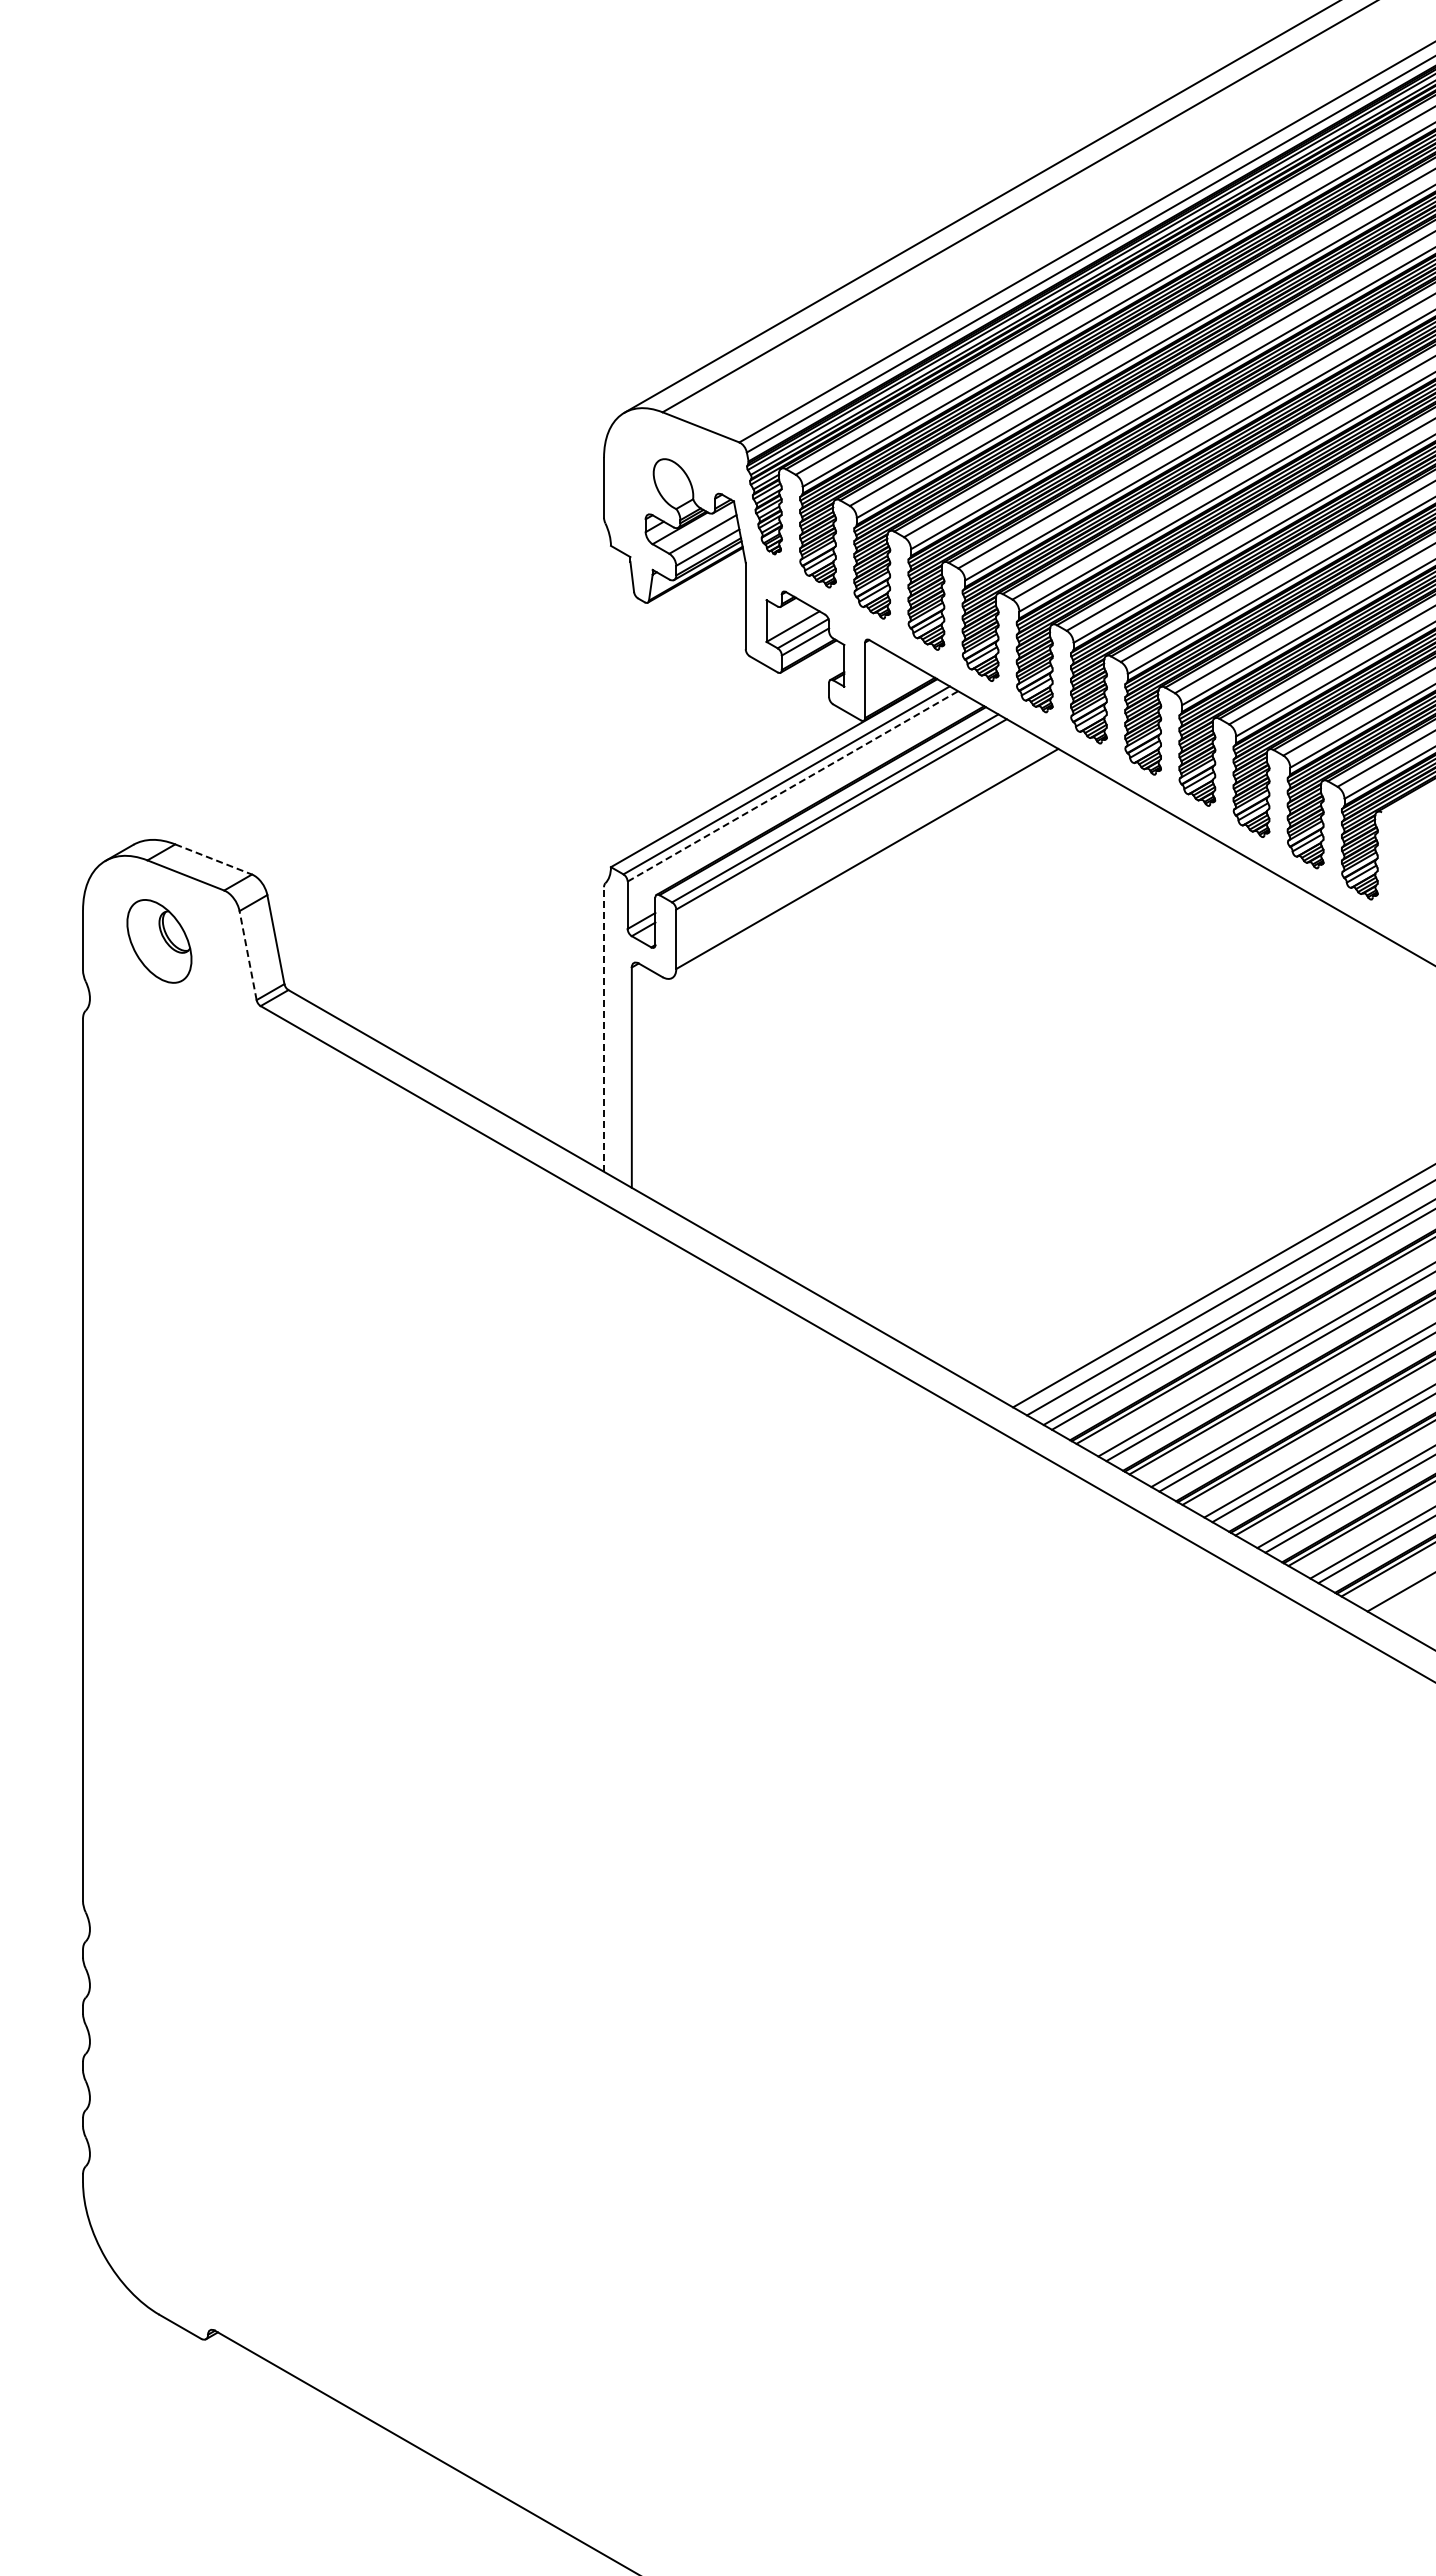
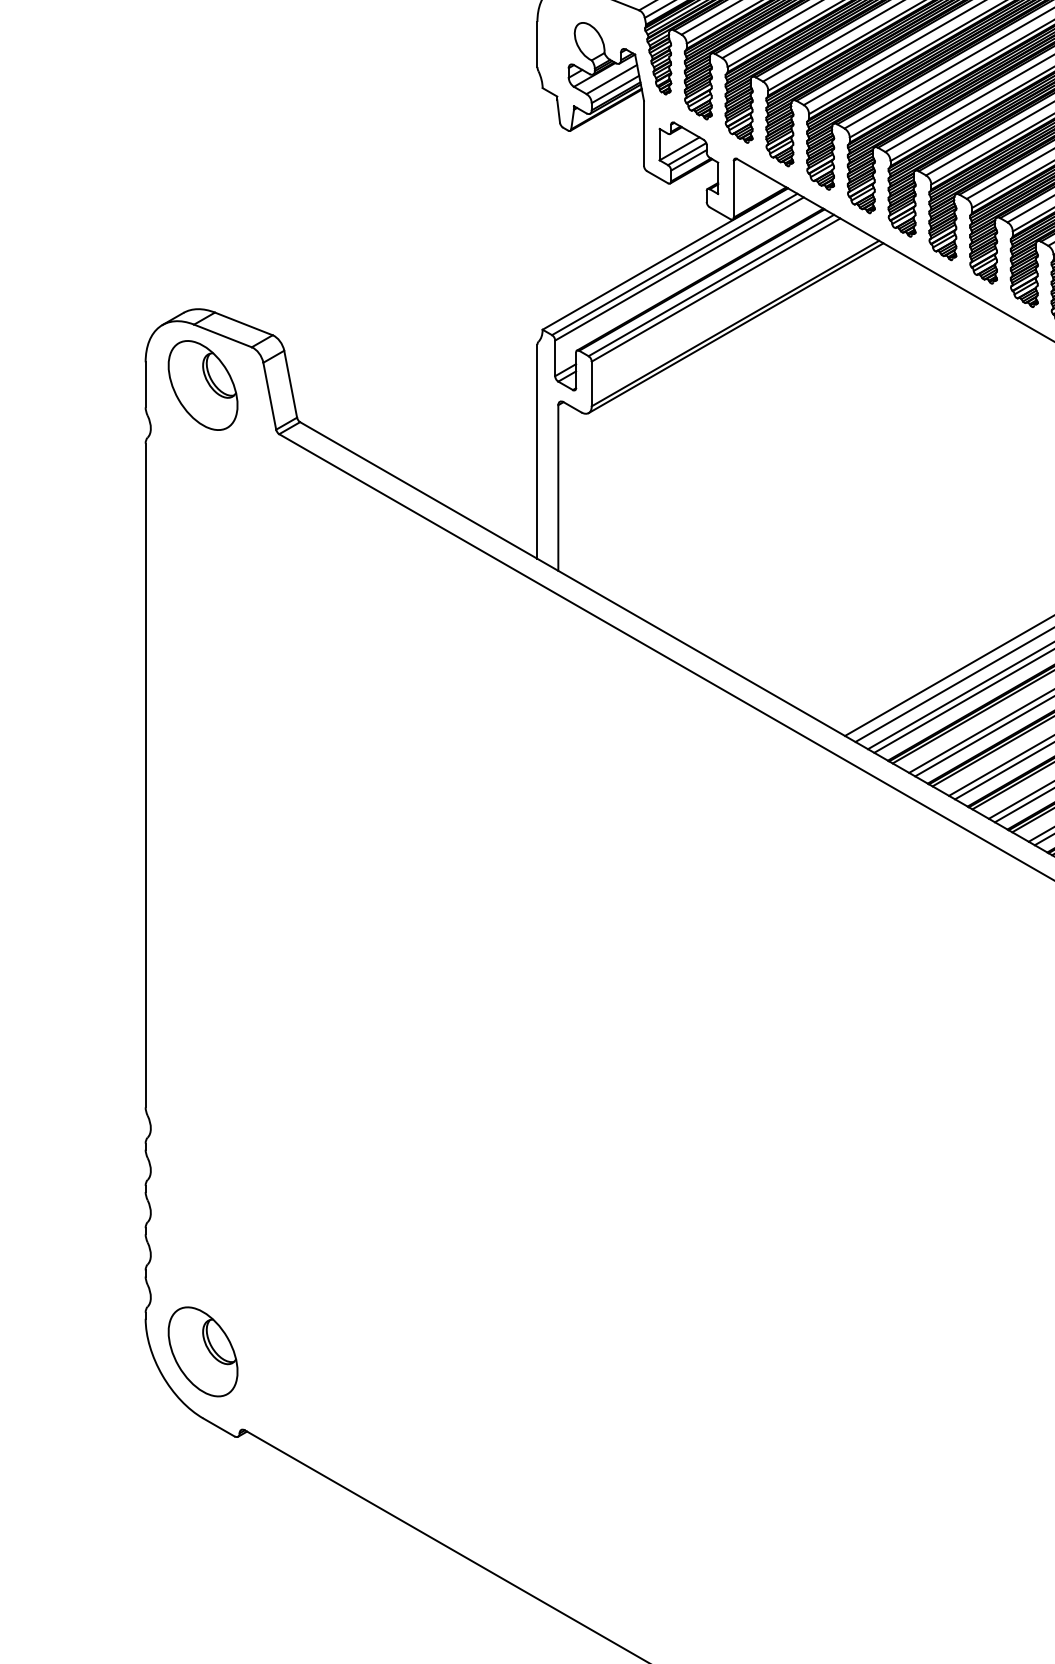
line: (792, 786) -> (679, 269), dashed -> solid
line: (214, 859) -> (244, 323), dashed -> solid
line: (868, 865) -> (736, 328), added
part: (159, 941) -> (203, 385), size x1.43
line: (248, 955) -> (270, 396), dashed -> solid
line: (604, 1029) -> (537, 451), dashed -> solid
part: (159, 2226) -> (203, 1351), added

